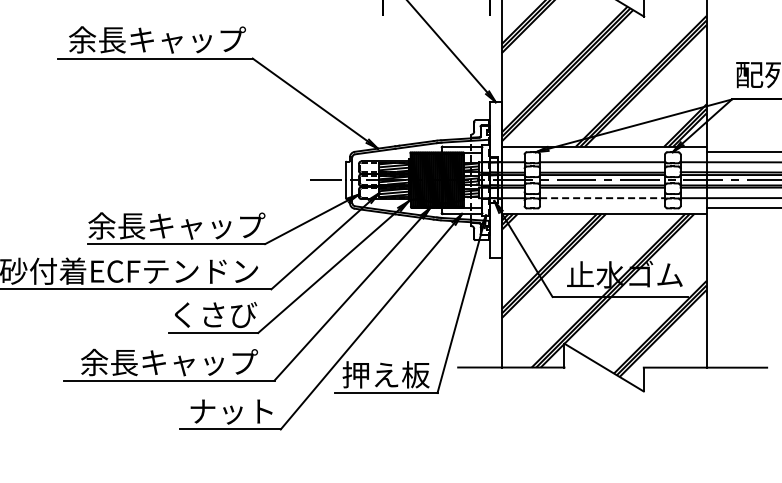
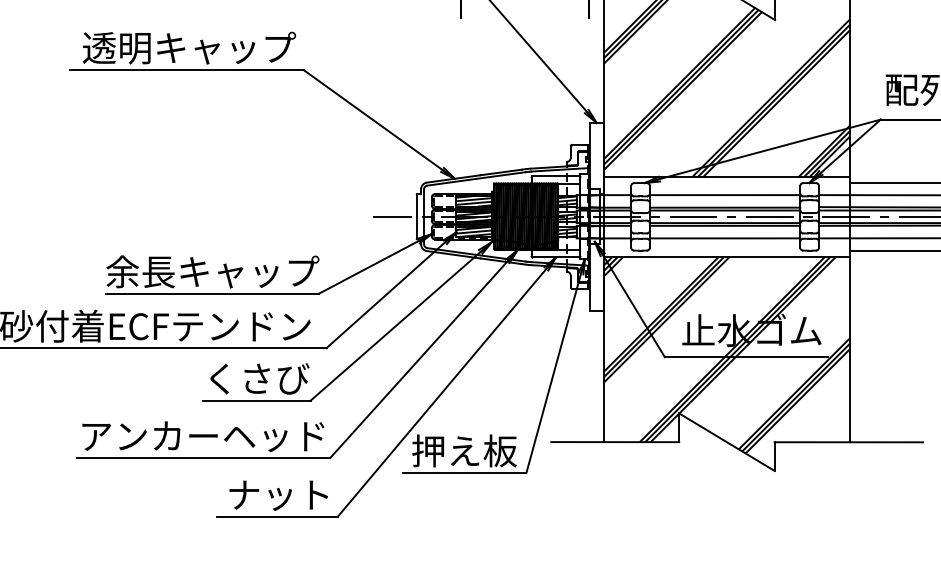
text: (96, 39) -> (116, 47), 余長キャップ -> 透明キャップ
line: (603, 198) -> (726, 238), dashed -> solid
text: (168, 362) -> (202, 436), 余長キャップ -> アンカーヘッド

